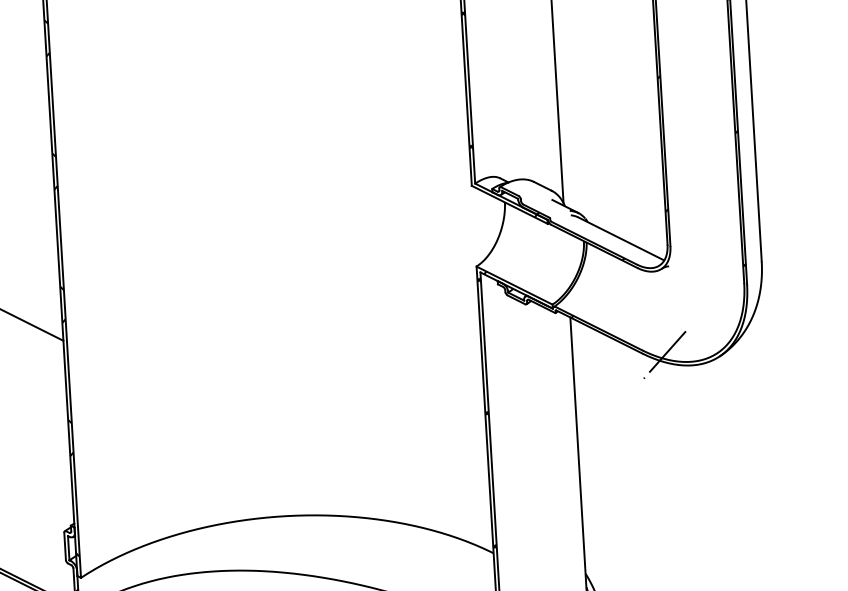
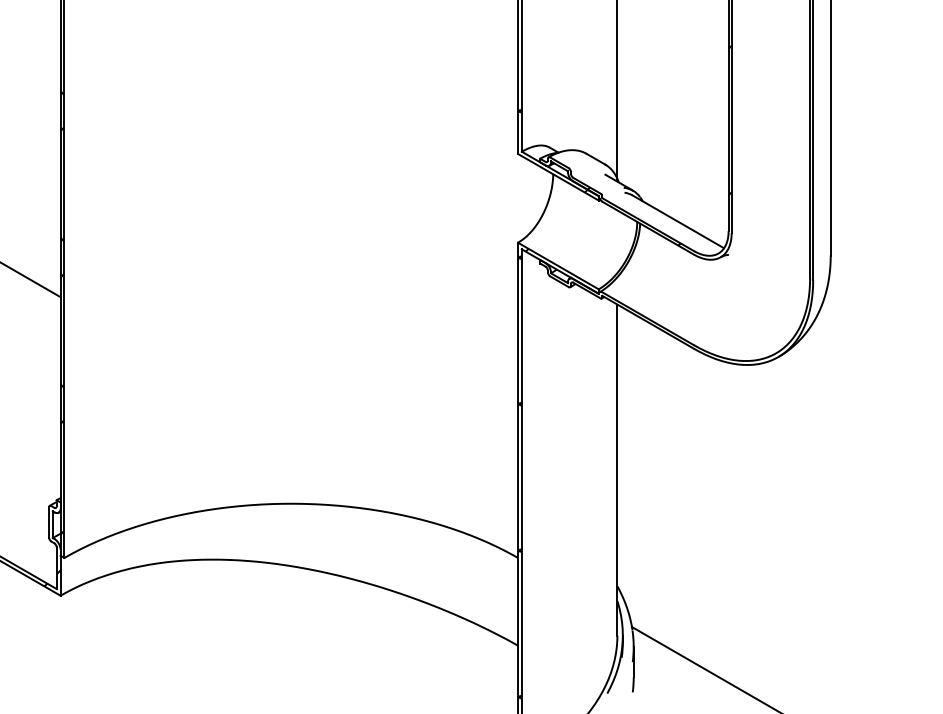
hatch: (656, 256) -> (715, 243), removed

